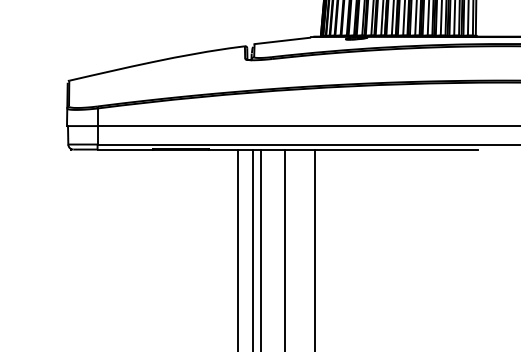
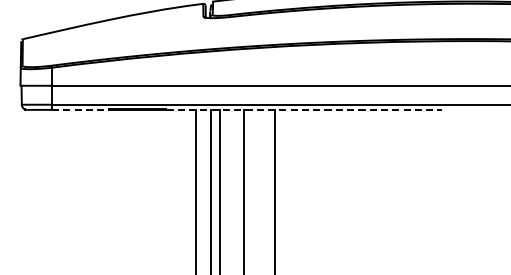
line: (125, 149) -> (80, 109), solid -> dashed
line: (343, 149) -> (304, 109), solid -> dashed

